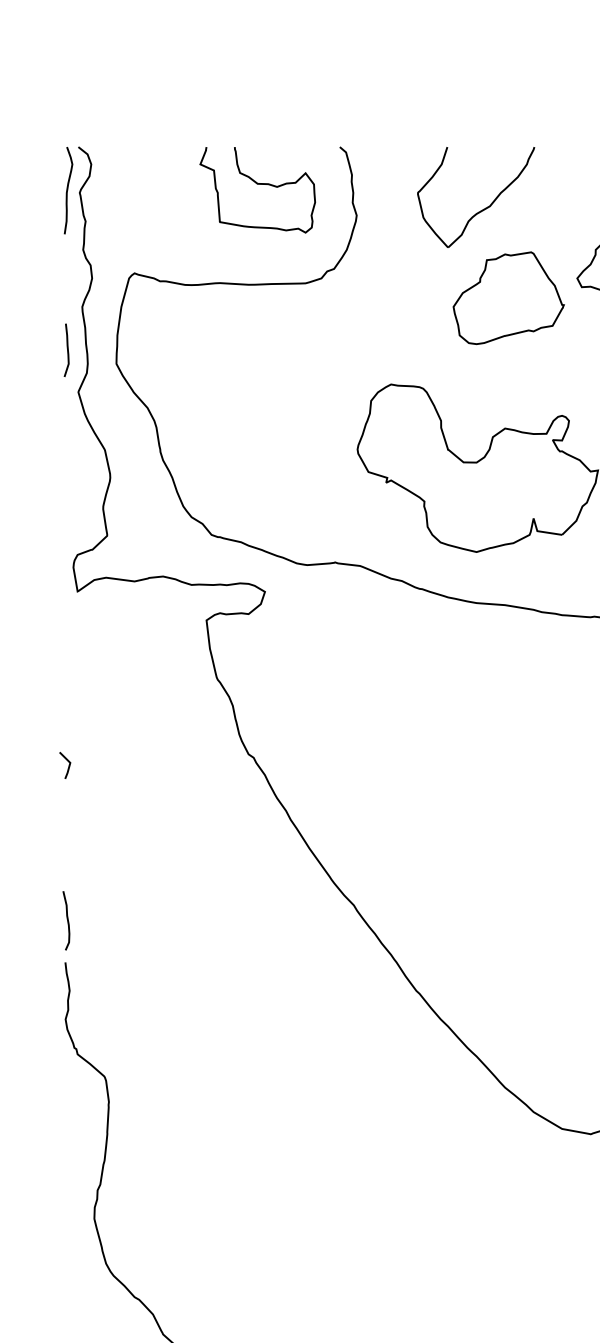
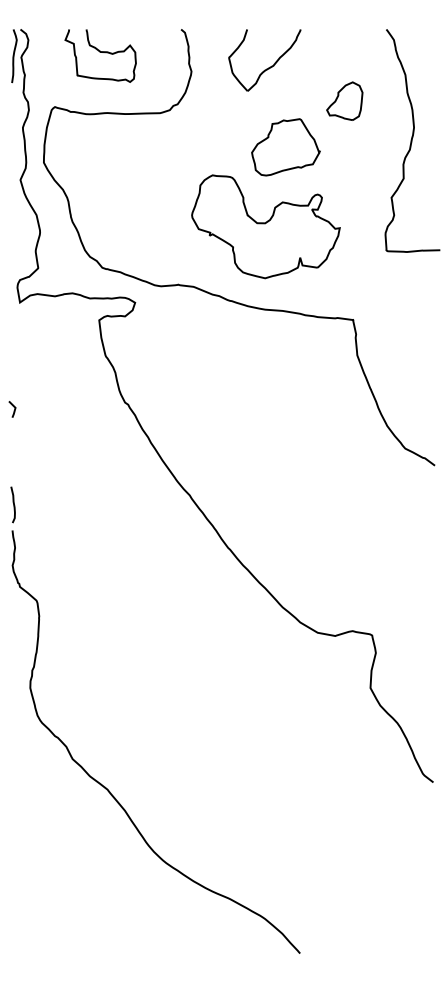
curve: (257, 184) -> (100, 52), moved
part: (508, 298) -> (285, 147), moved
curve: (67, 350) -> (13, 154), removed

